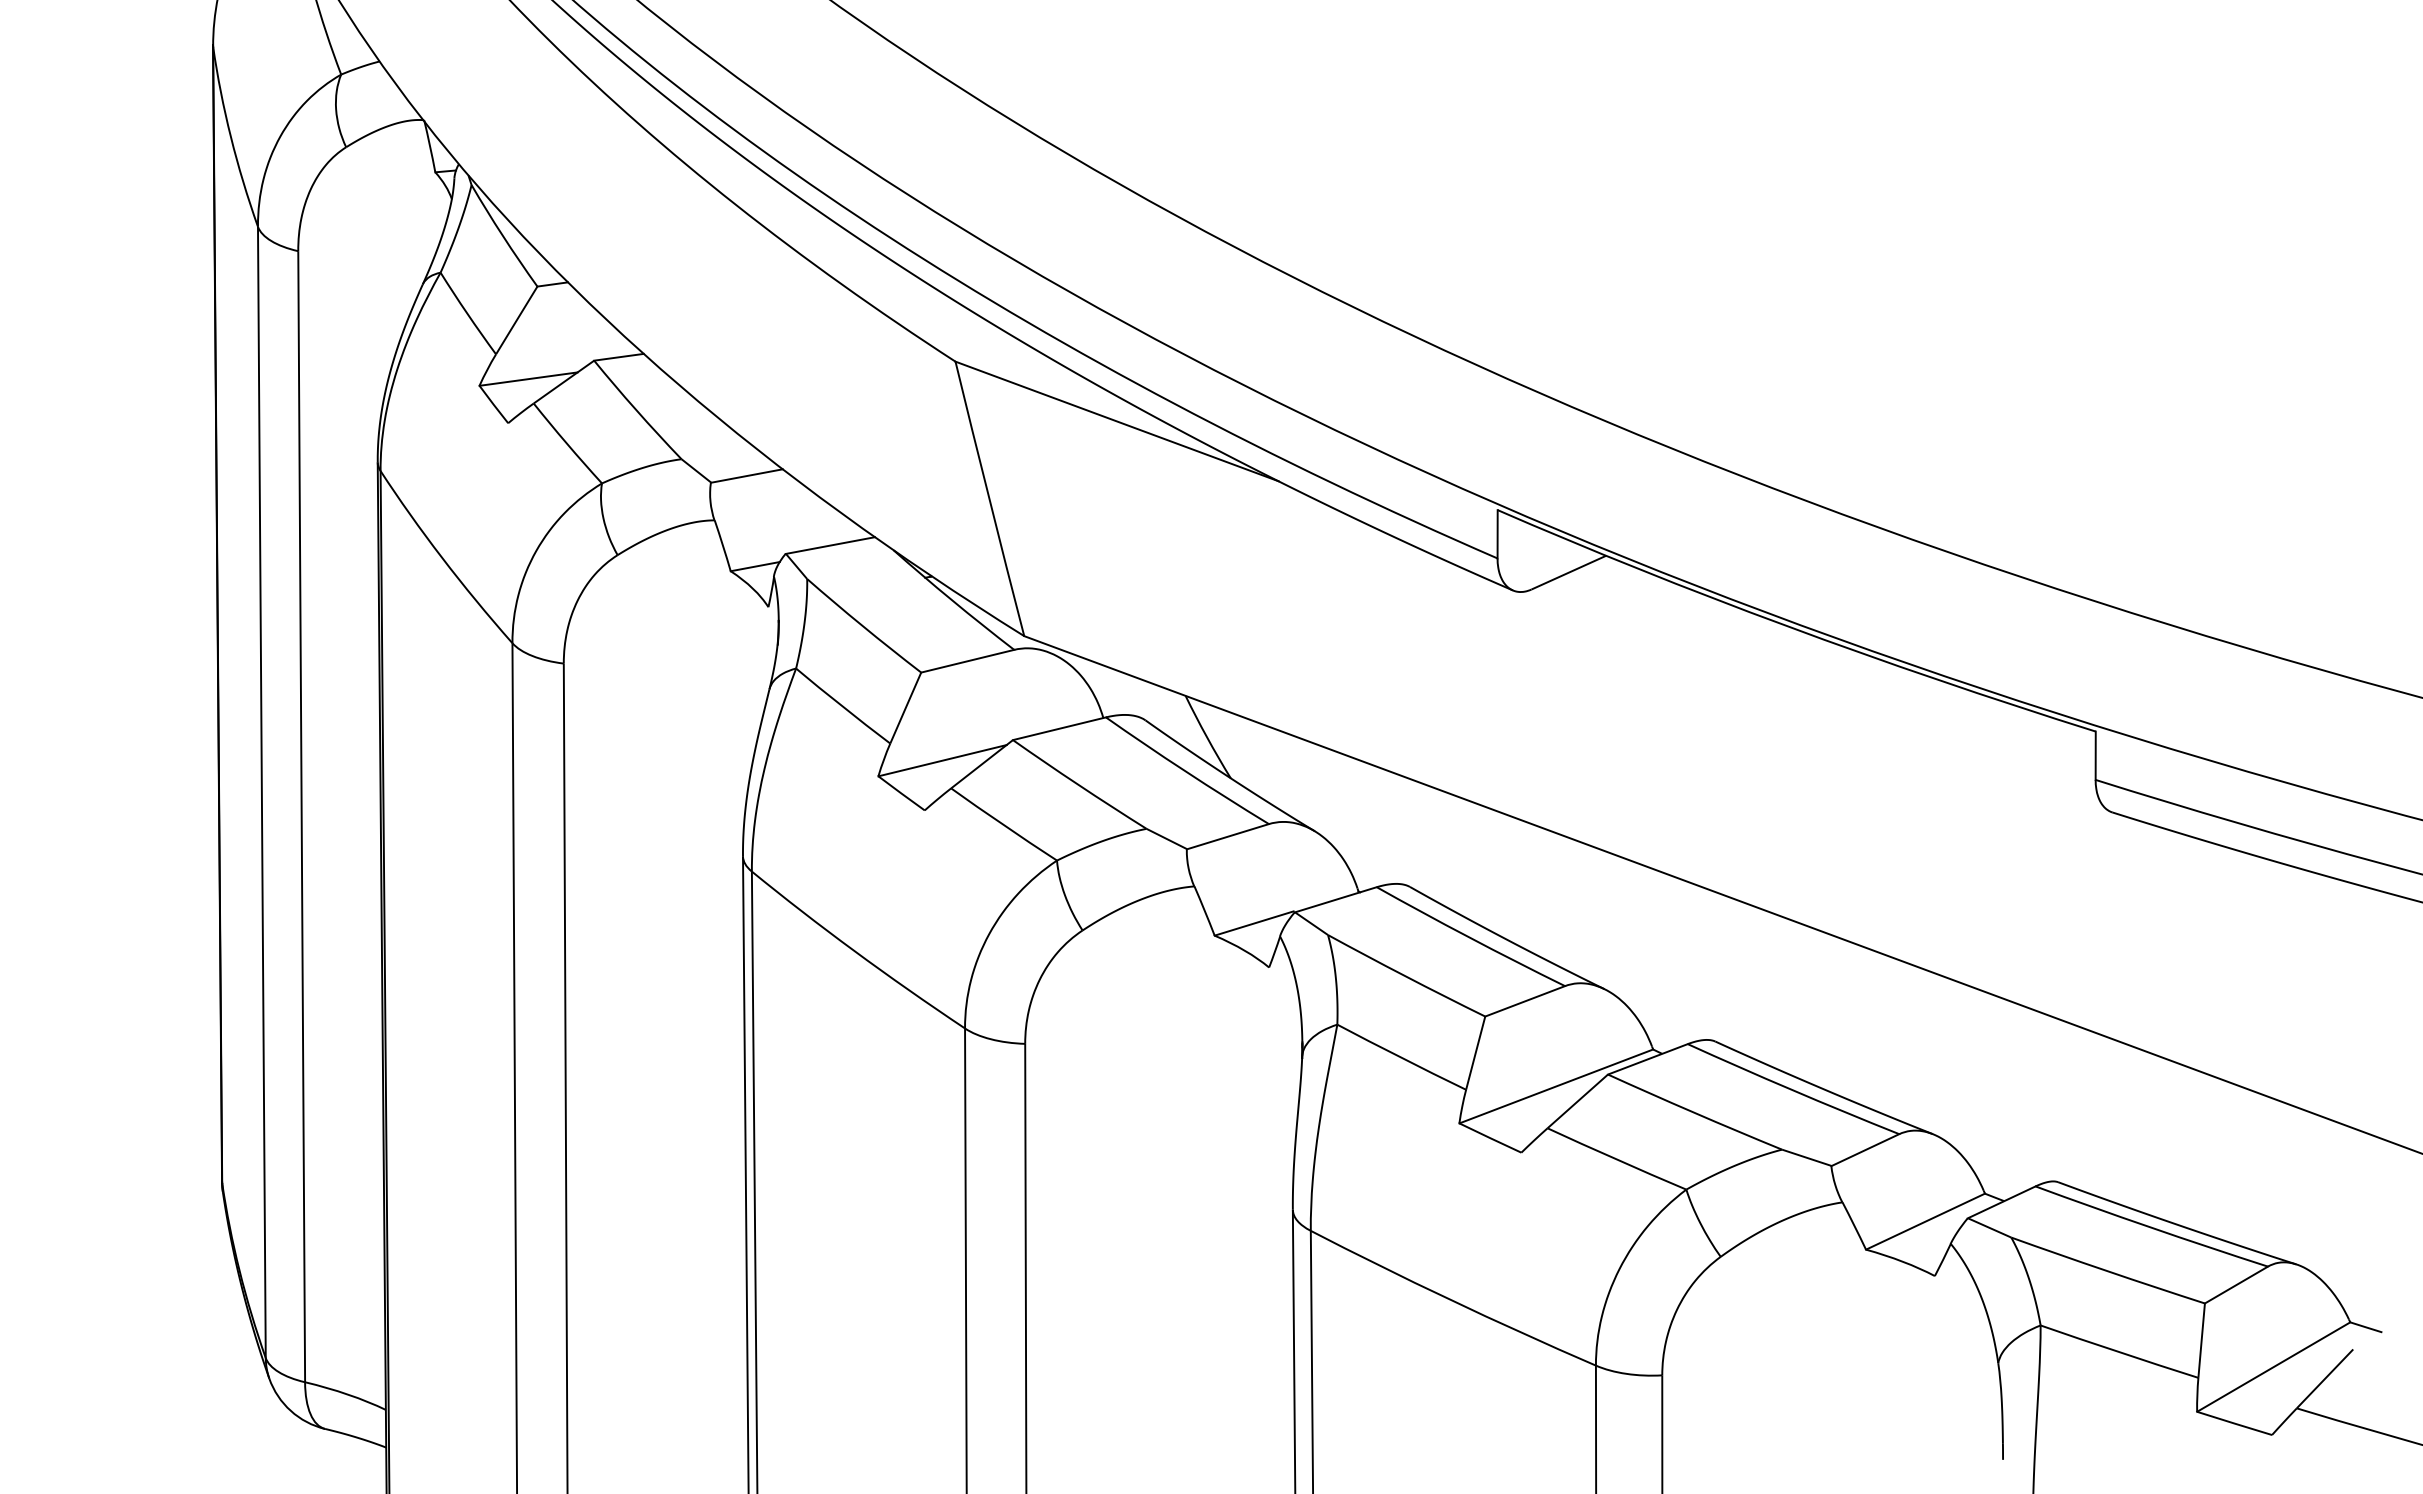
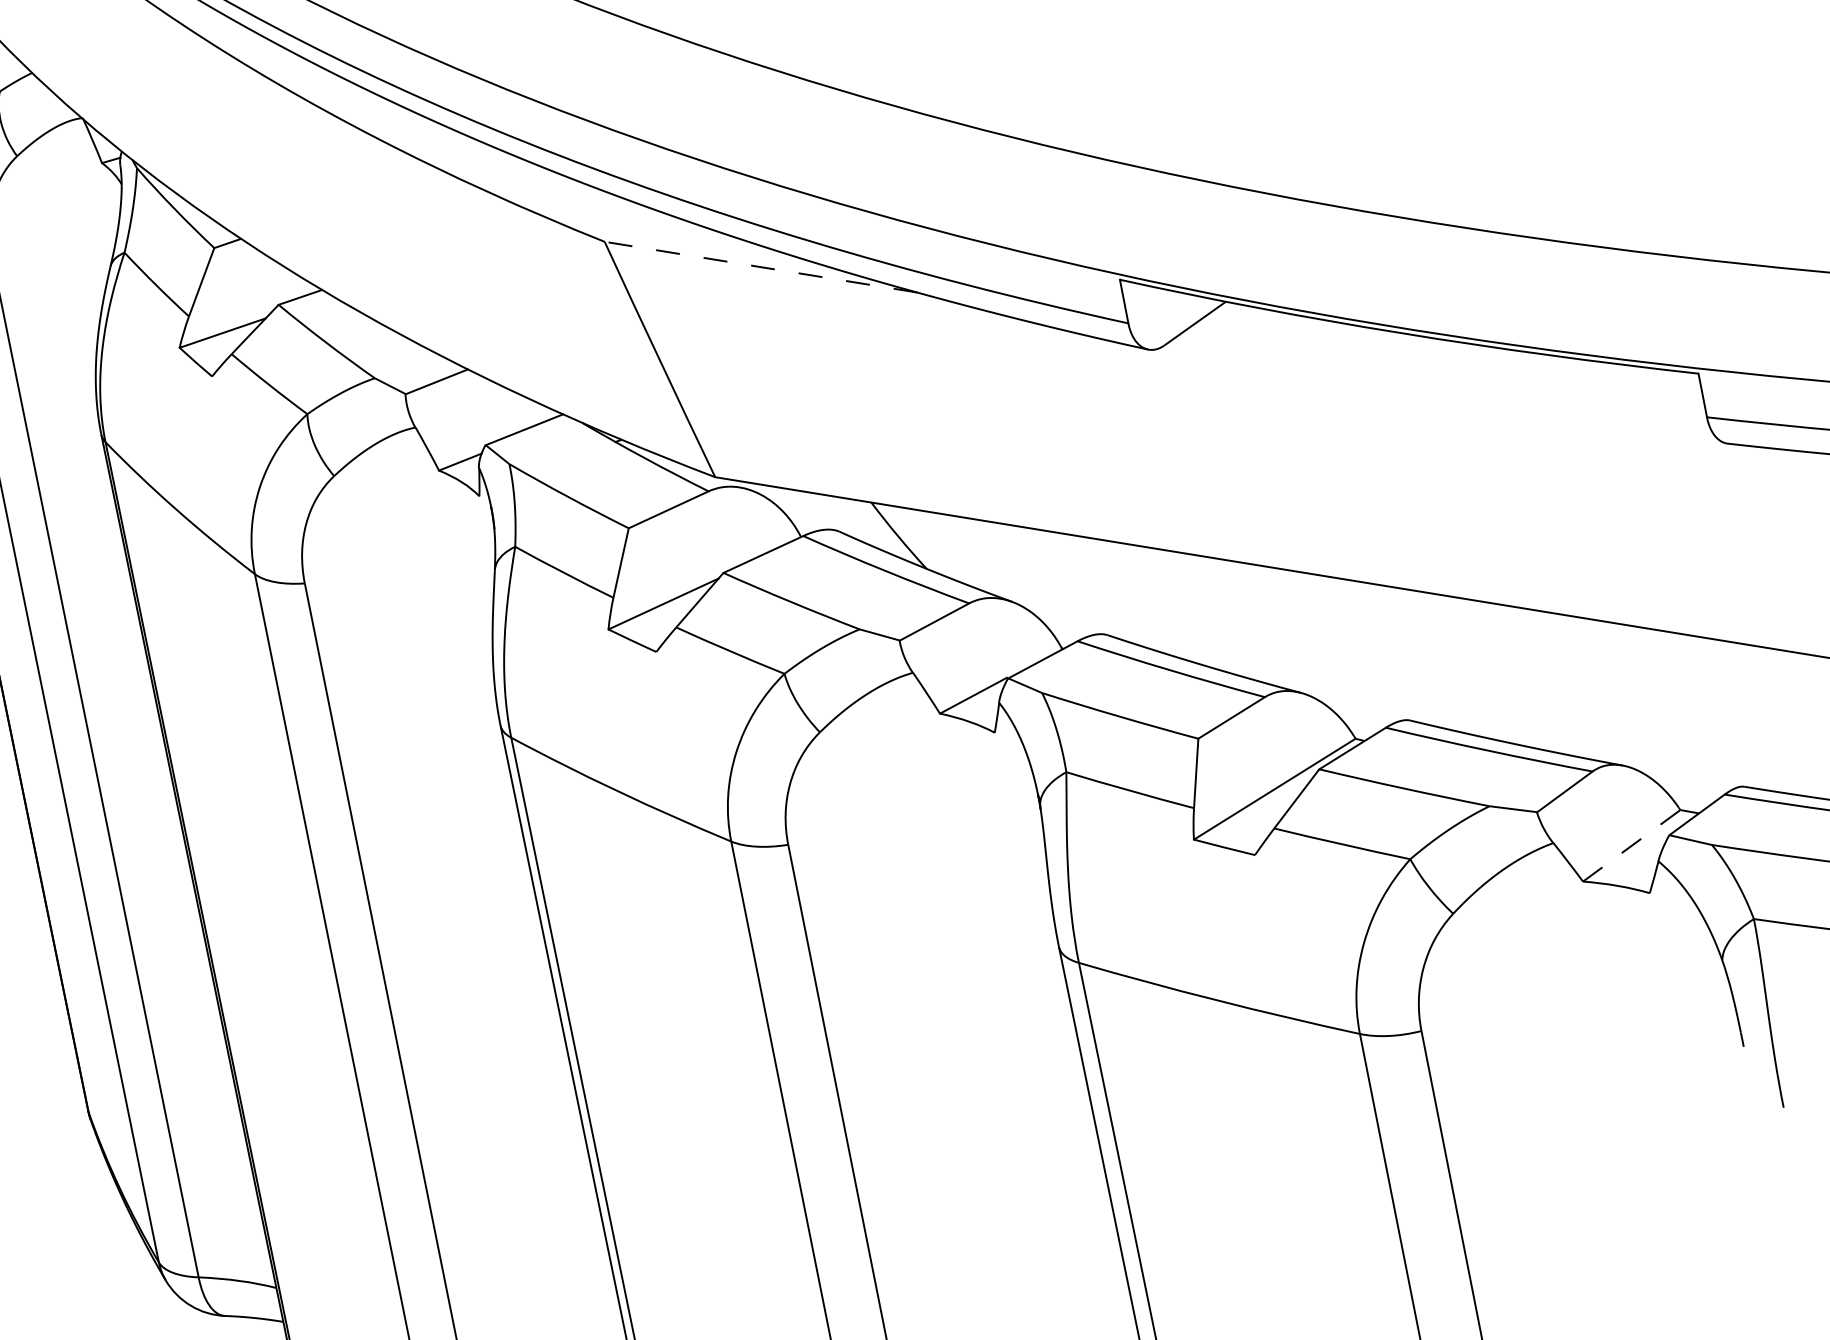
line: (1116, 421) -> (760, 267), solid -> dashed
line: (1925, 1221) -> (1631, 845), solid -> dashed

